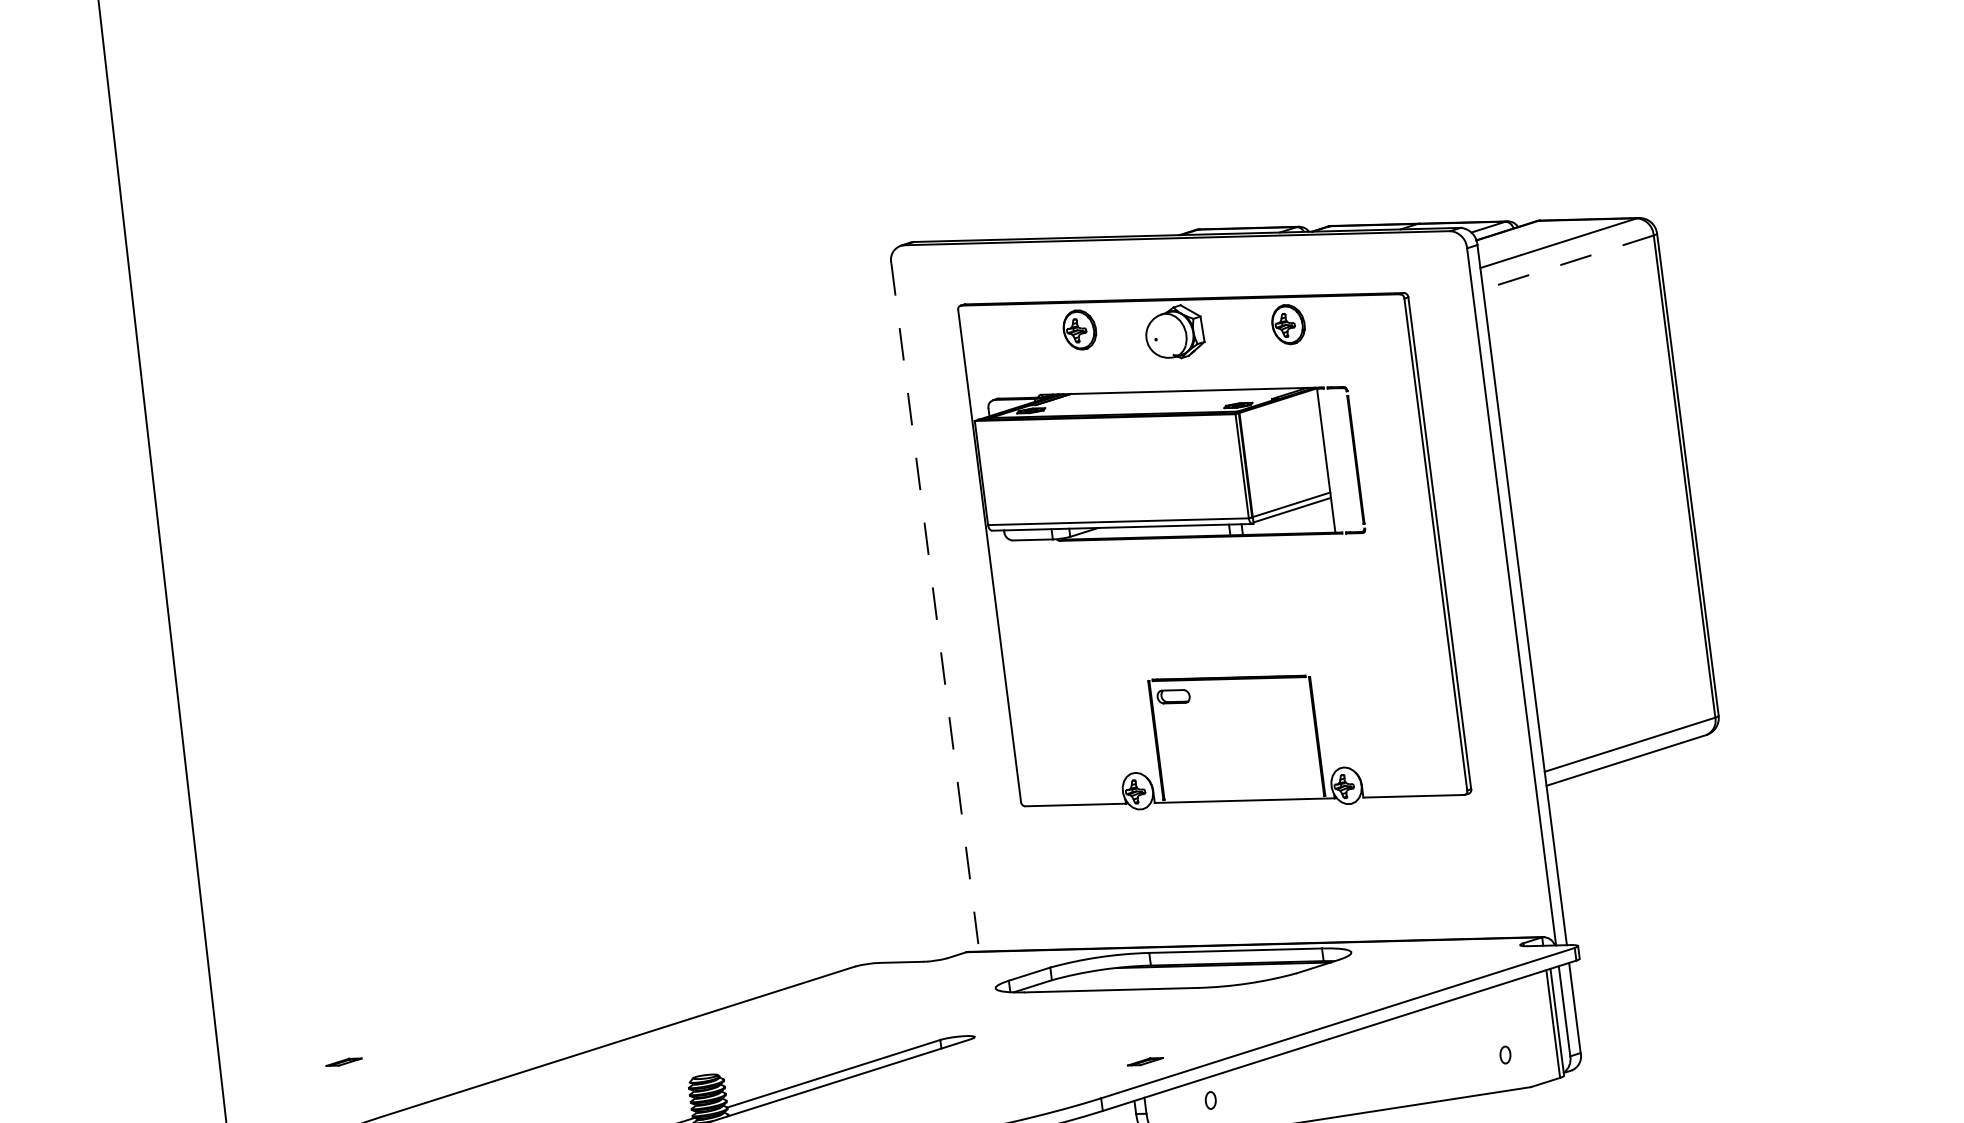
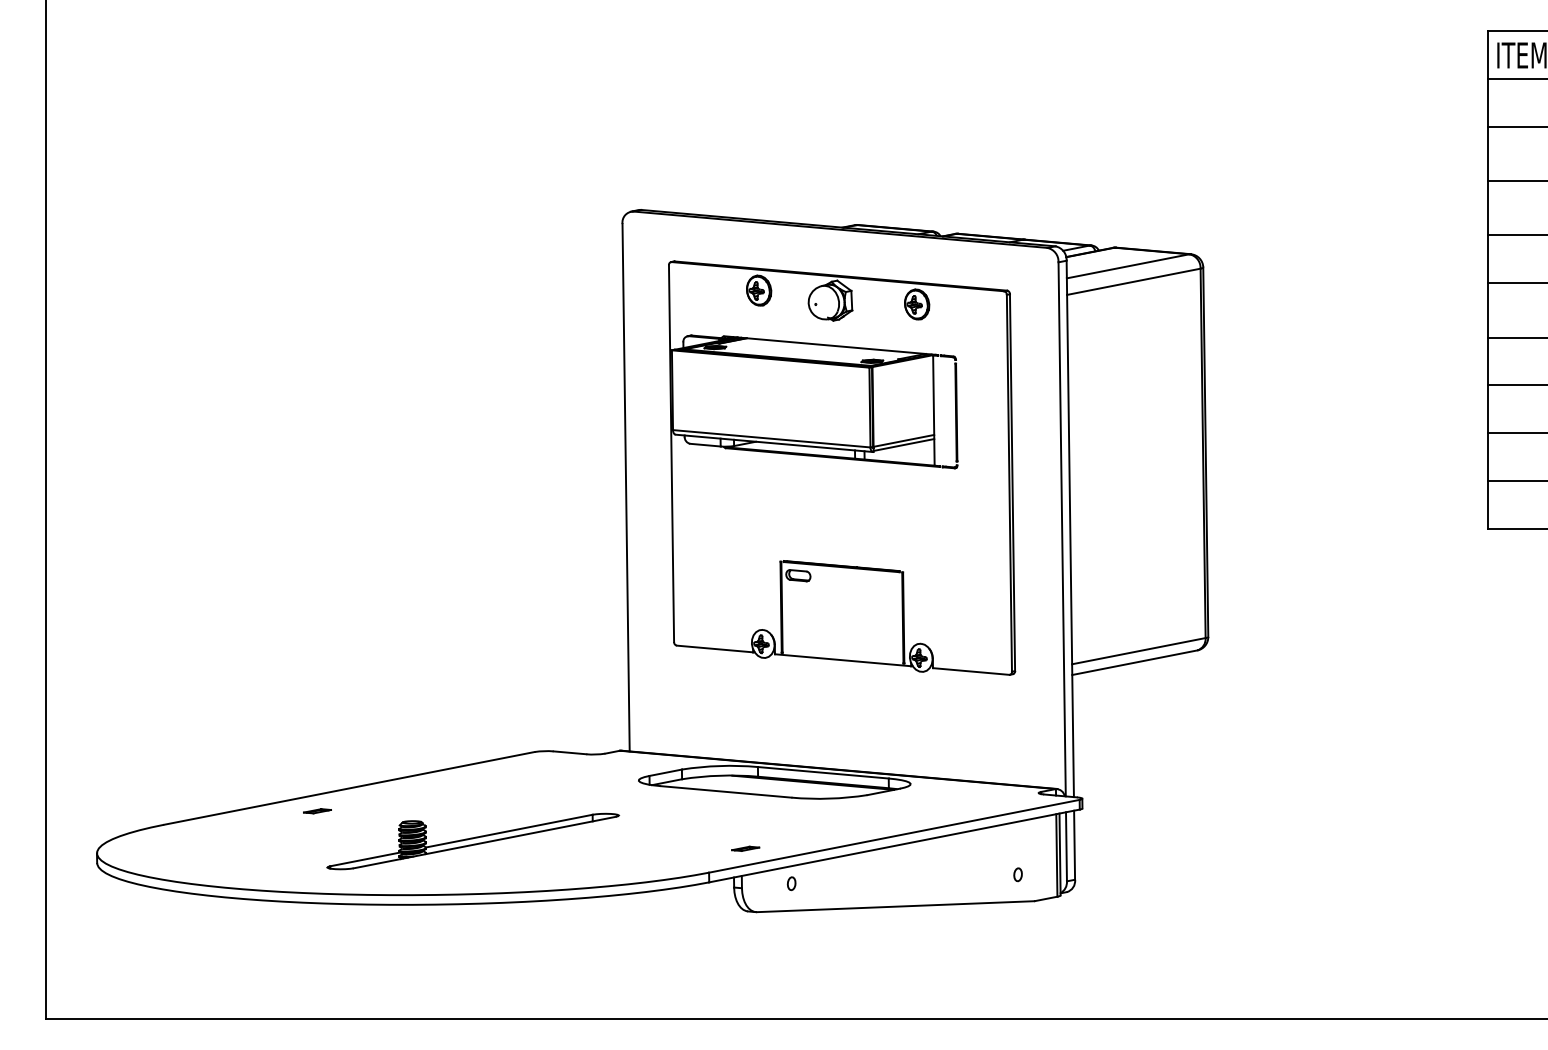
line: (1567, 262) -> (1133, 281), dashed -> solid
line: (935, 607) -> (626, 487), dashed -> solid
part: (344, 1062) -> (317, 811), moved

